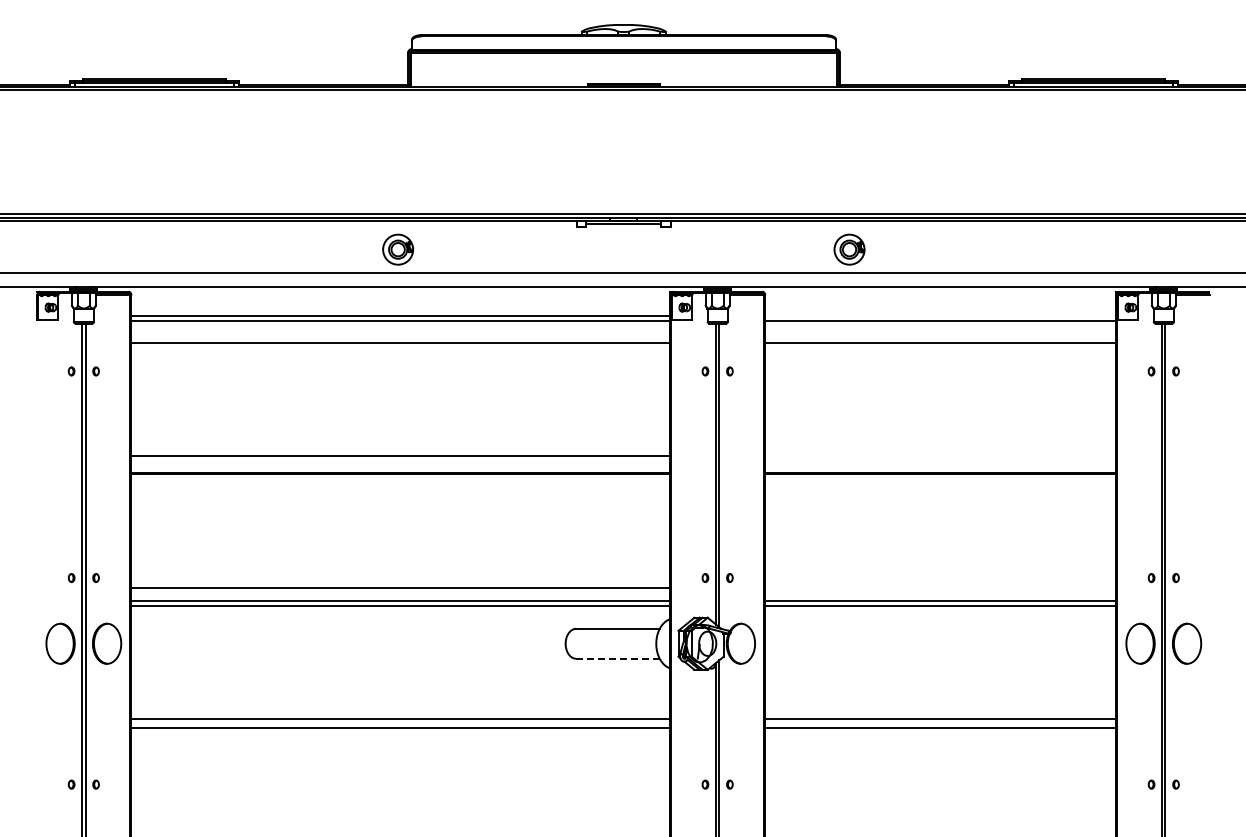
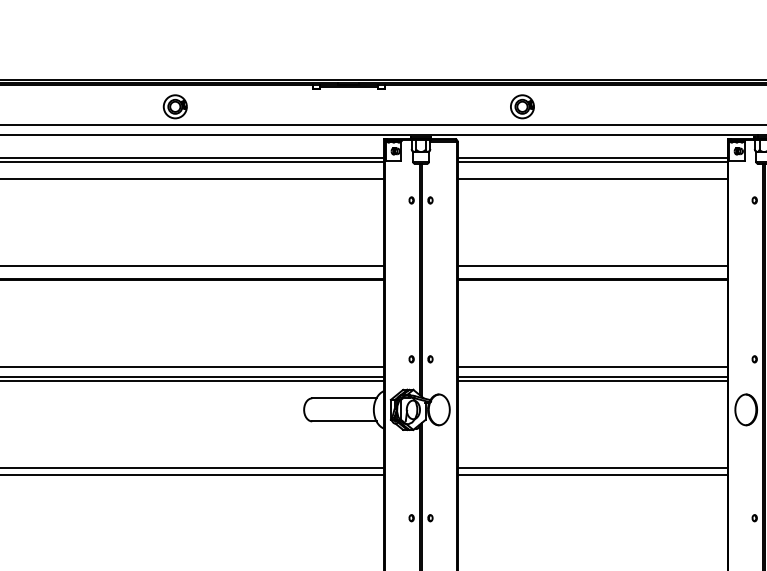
line: (940, 316) -> (592, 158), added
line: (940, 456) -> (592, 265), added
line: (940, 587) -> (592, 366), added
line: (617, 658) -> (344, 421), dashed -> solid

